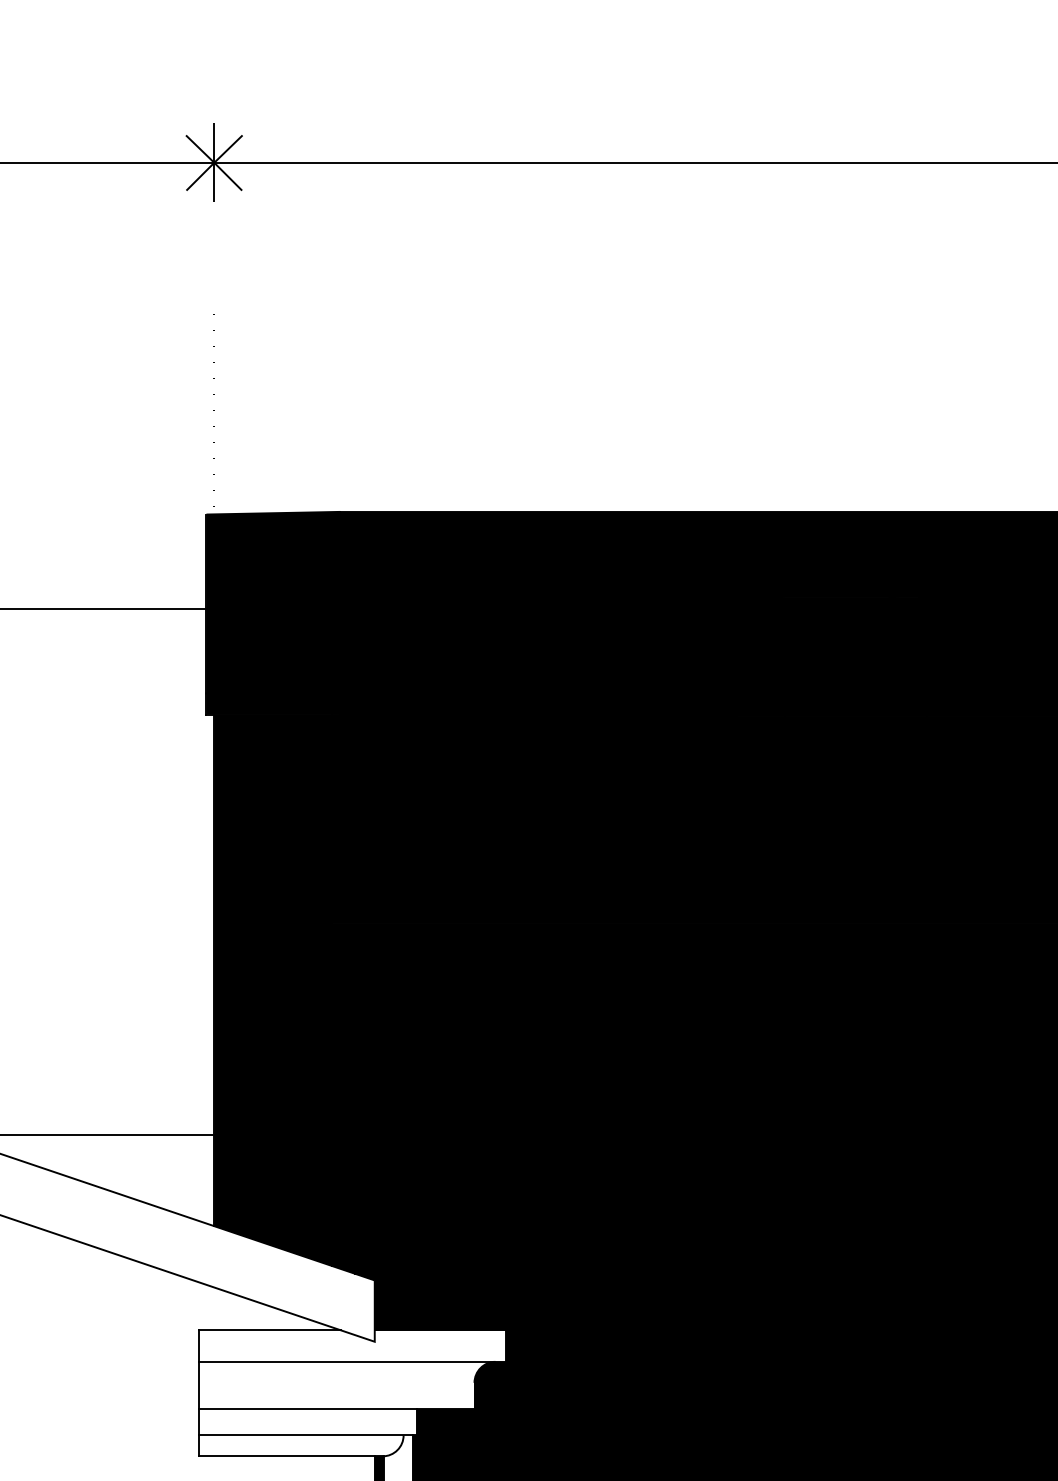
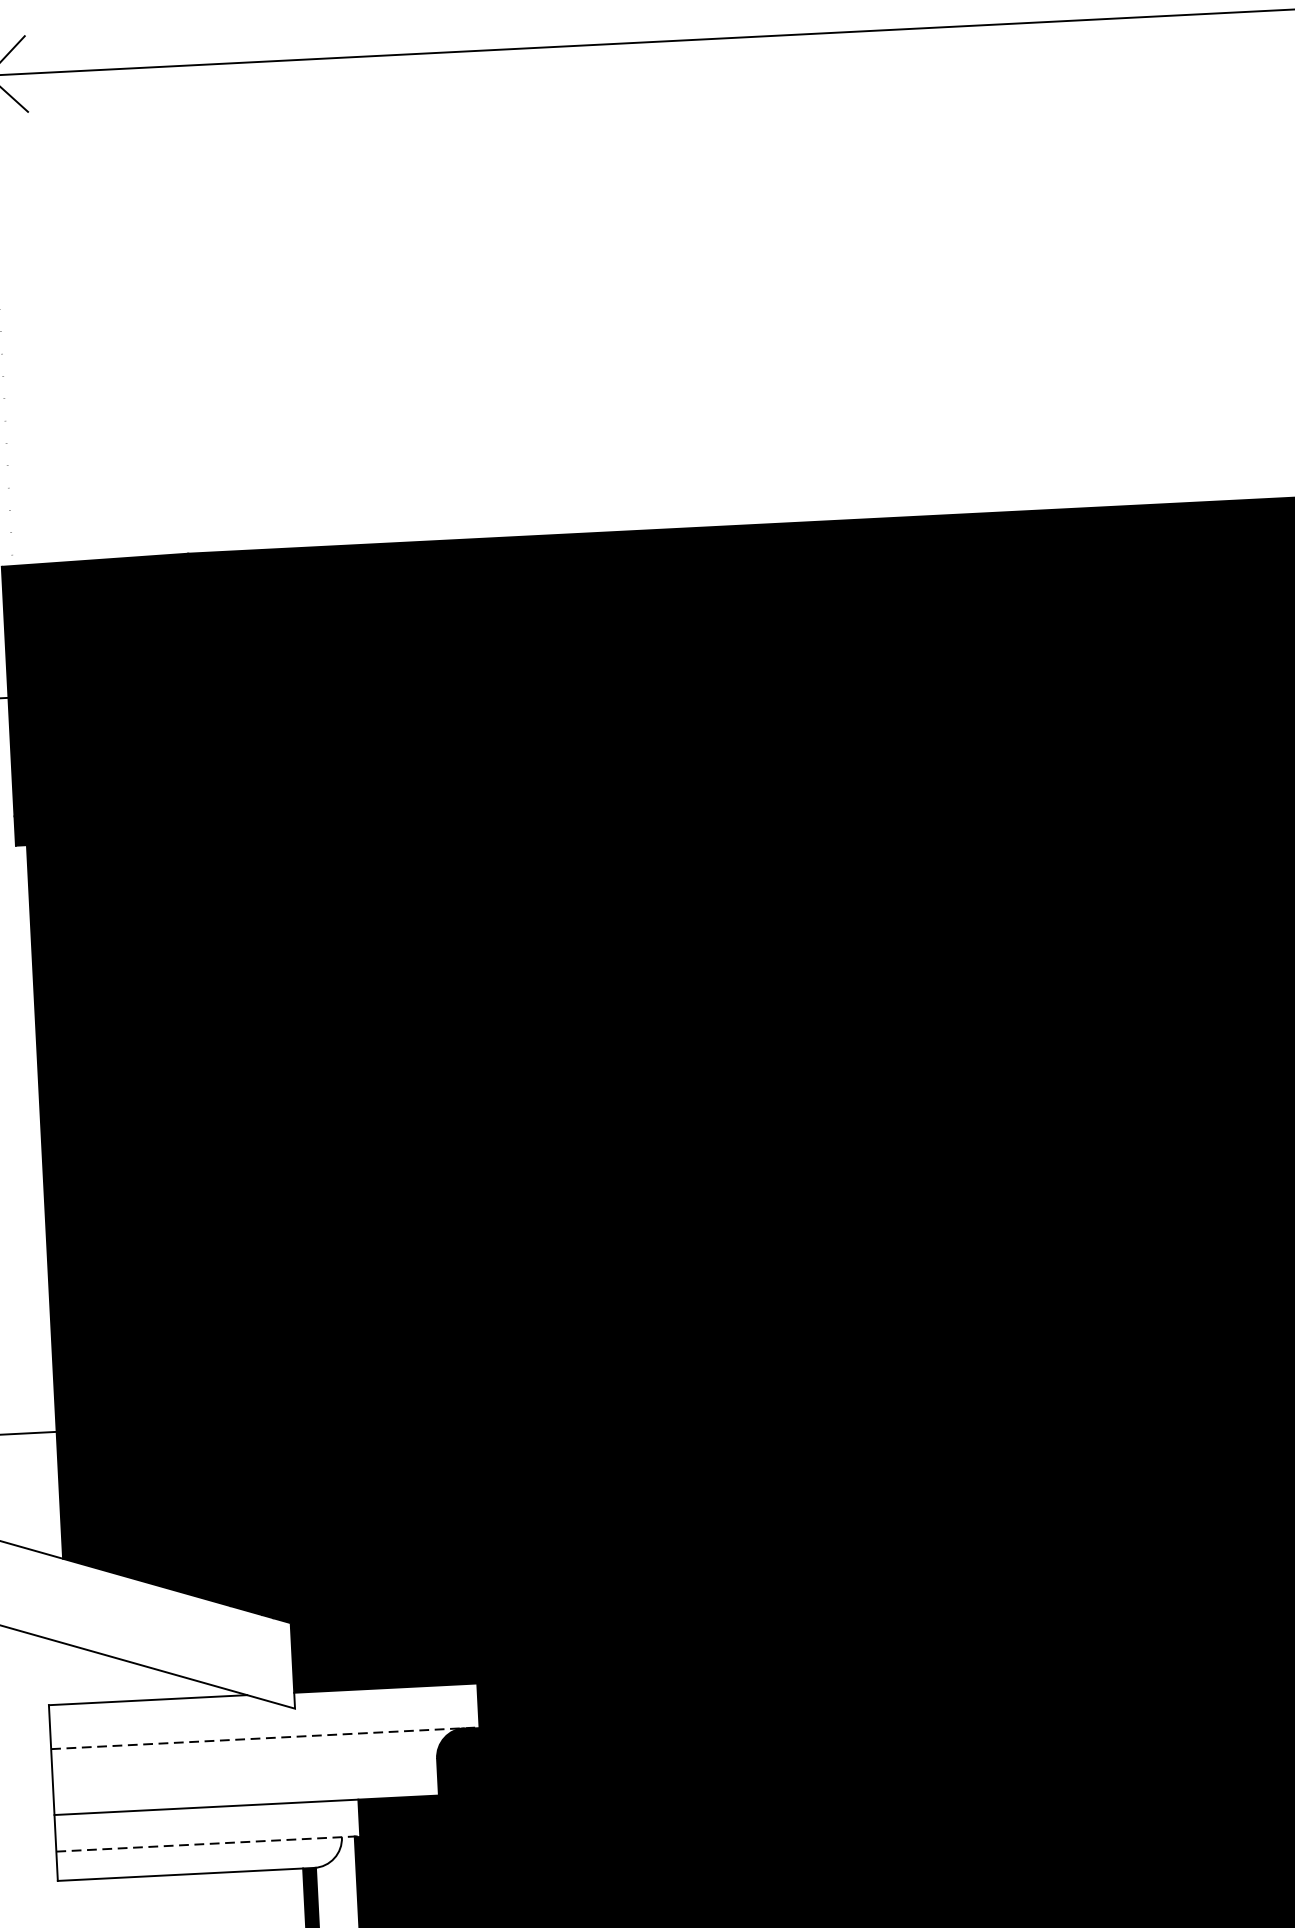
line: (352, 1361) -> (265, 1737), solid -> dashed
line: (307, 1435) -> (207, 1844), solid -> dashed

